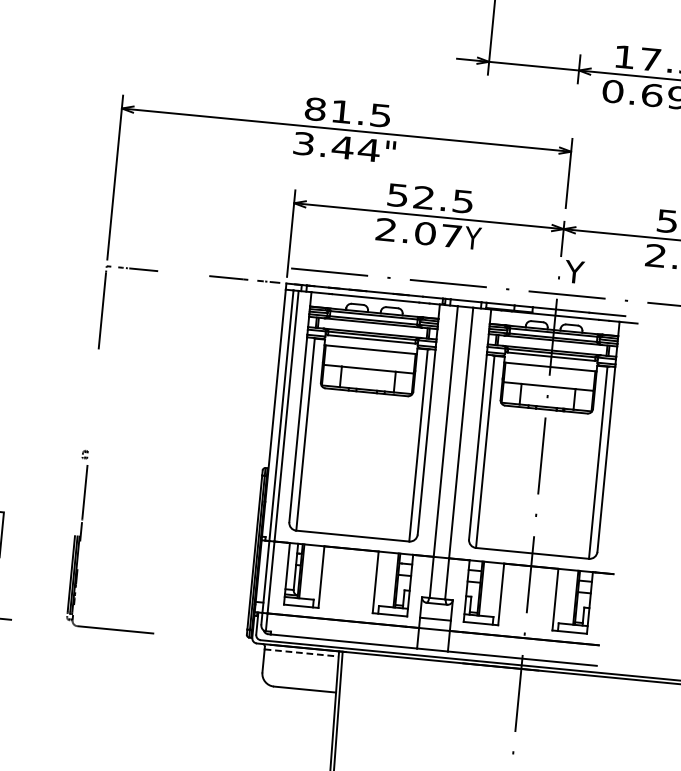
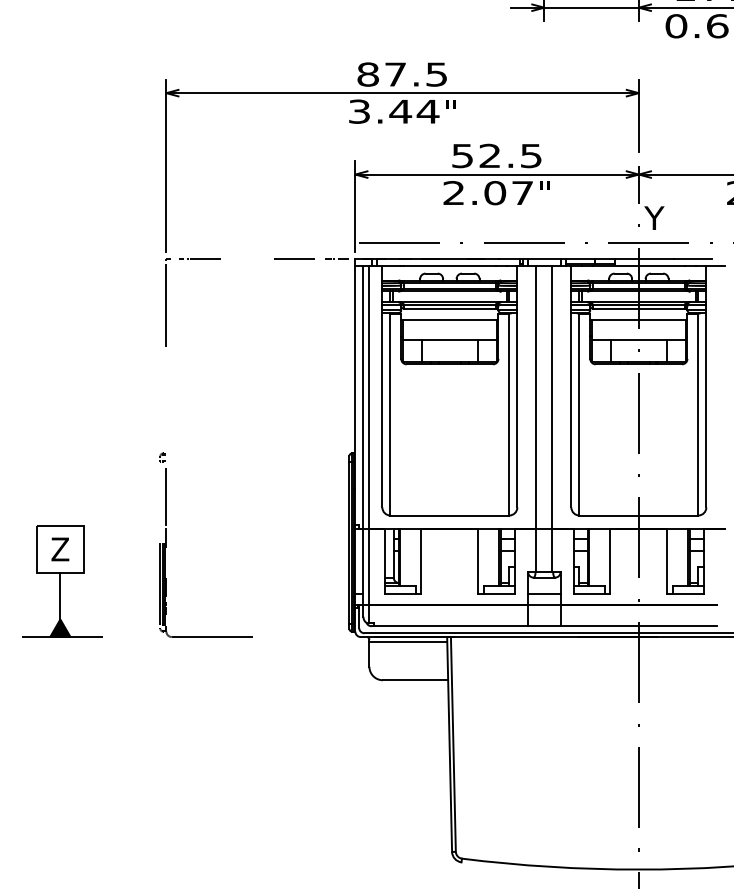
text: (341, 111) -> (395, 74), 81.5 -> 87.5
text: (472, 237) -> (544, 192), Y -> "
line: (301, 653) -> (408, 642), dashed -> solid

